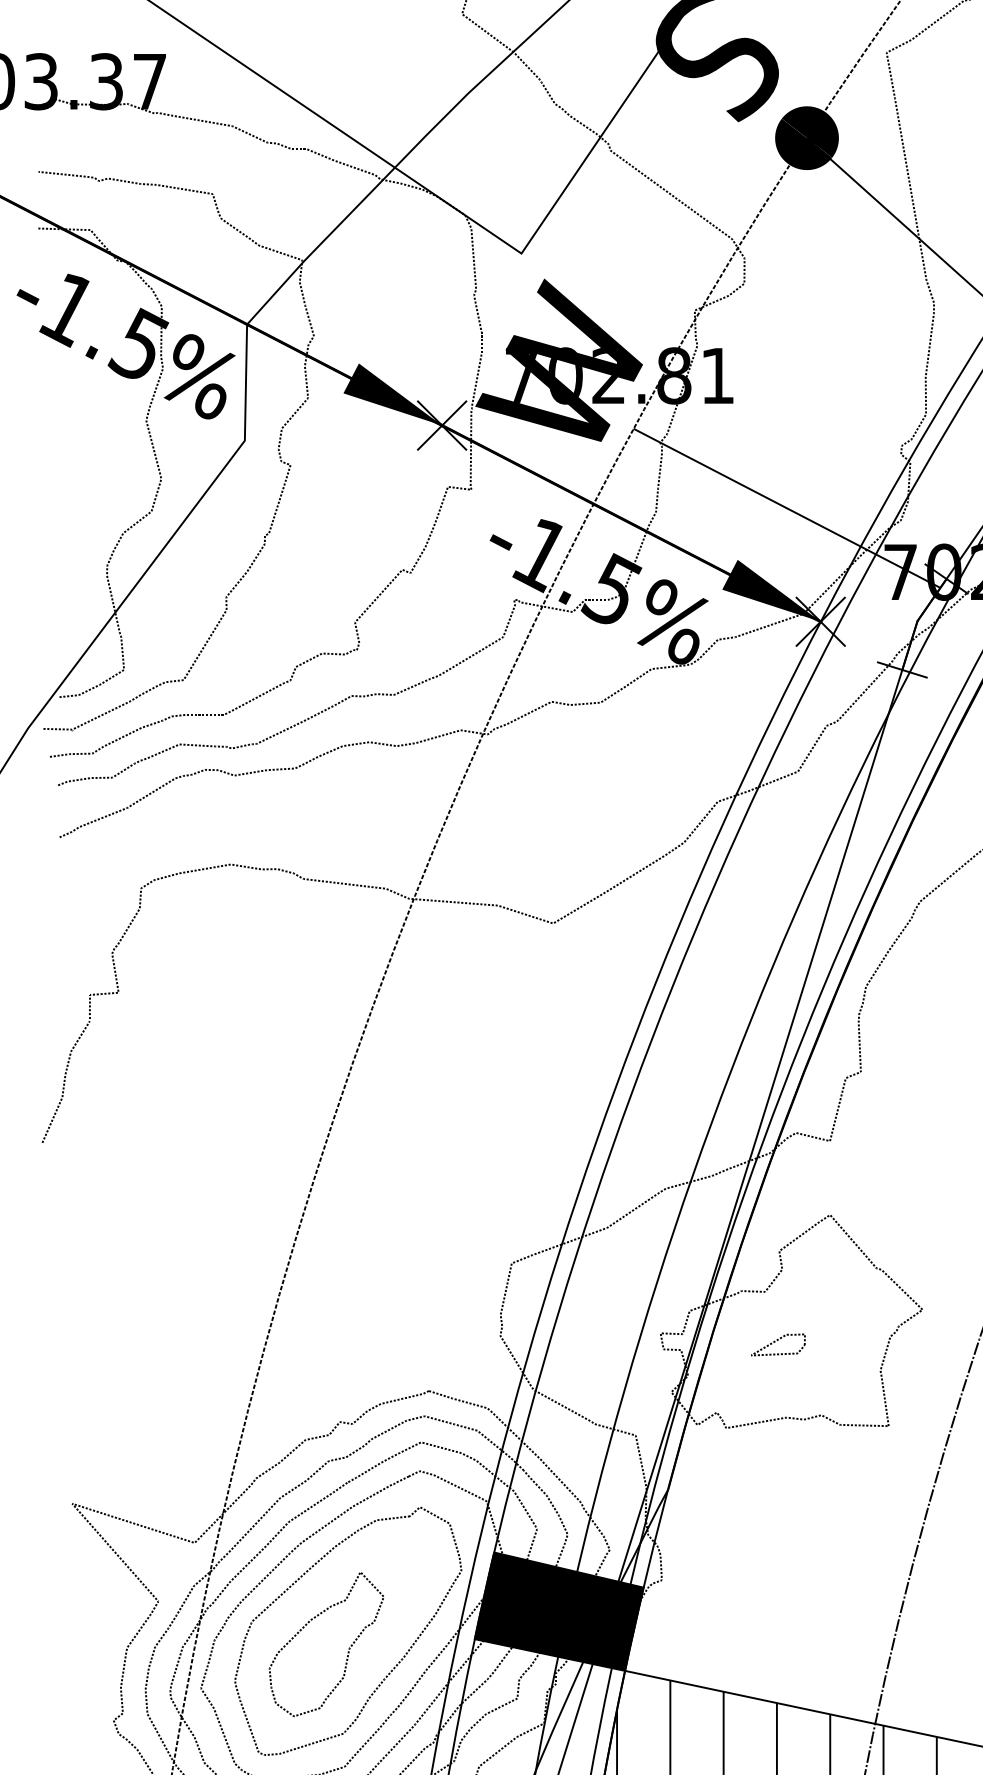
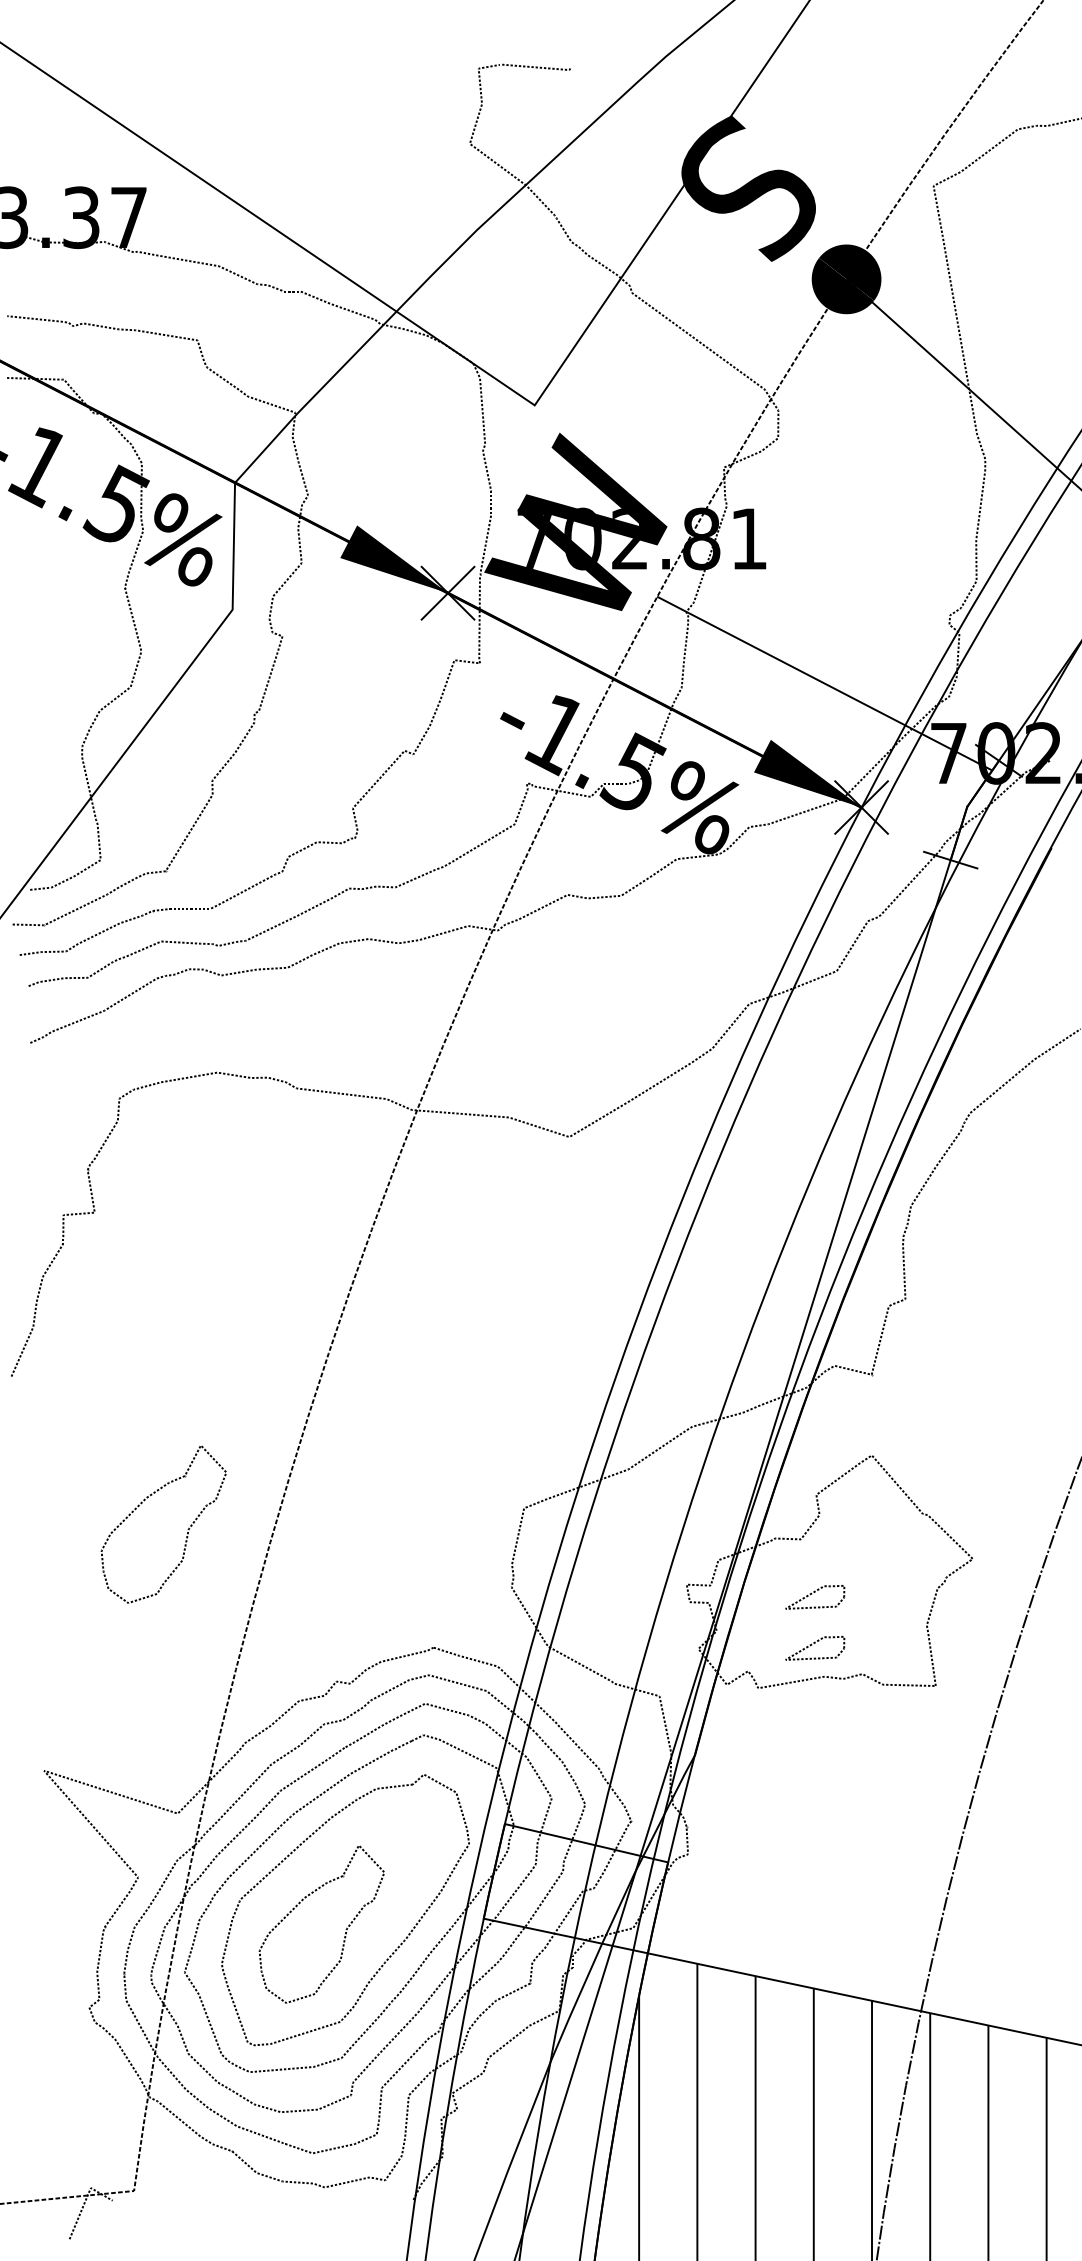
part: (203, 1282) -> (187, 1529), added
part: (778, 1391) -> (815, 1648), added
fill: (558, 1611) -> (575, 1888), removed

